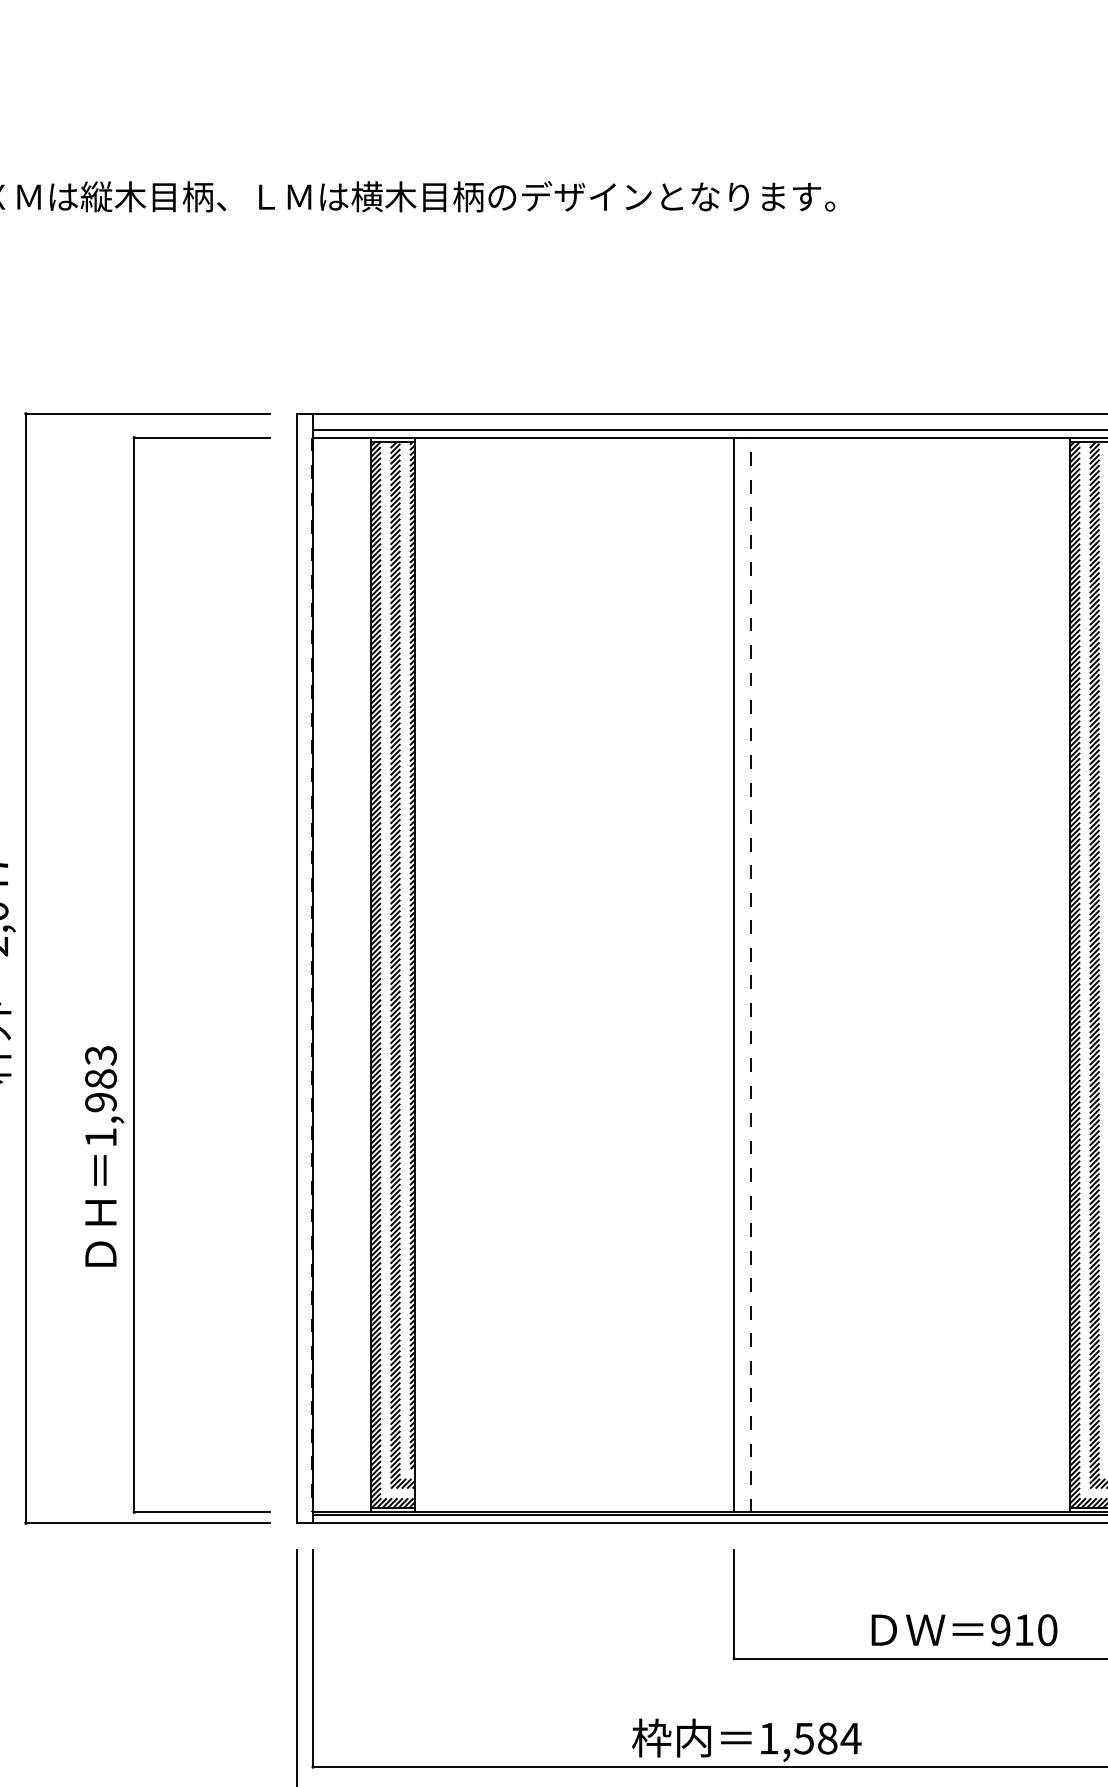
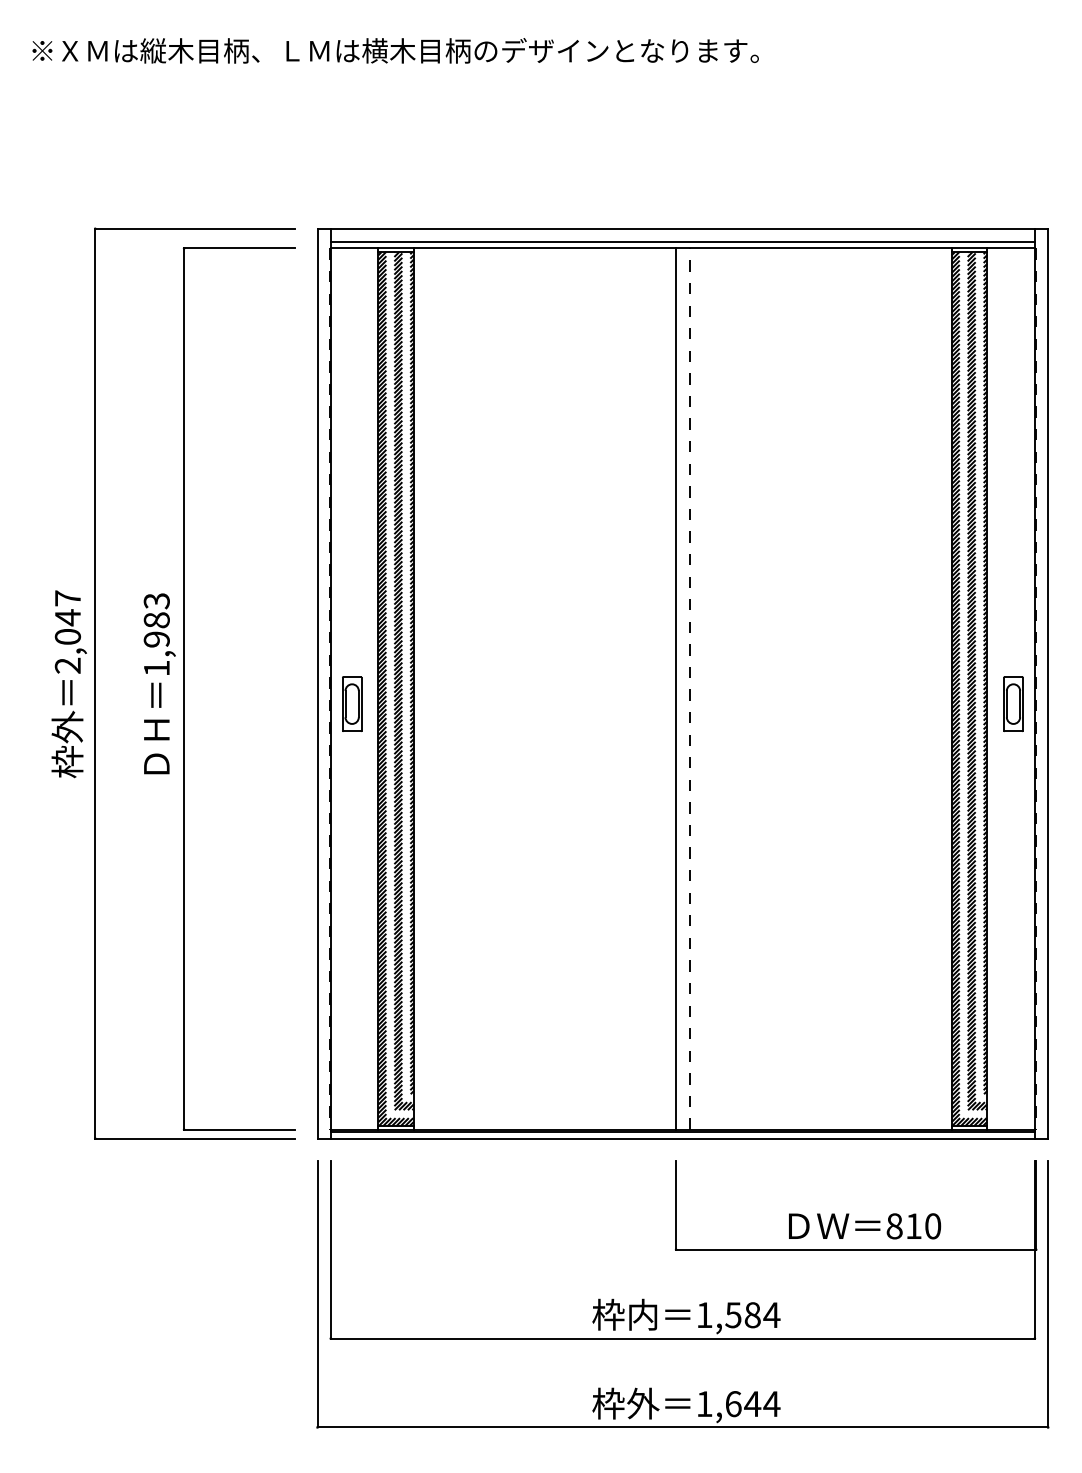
part: (339, 992) -> (352, 703), added
text: (104, 1156) -> (159, 683), moved
text: (1000, 1630) -> (894, 1226), 910 -> 810

